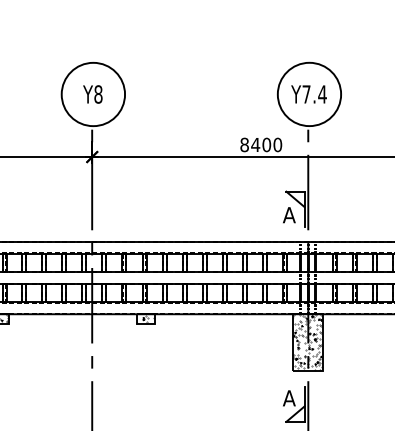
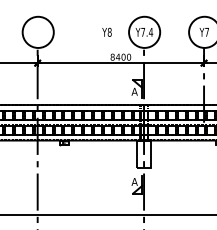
text: (91, 92) -> (106, 31), moved
hatch: (307, 342) -> (143, 154), removed

